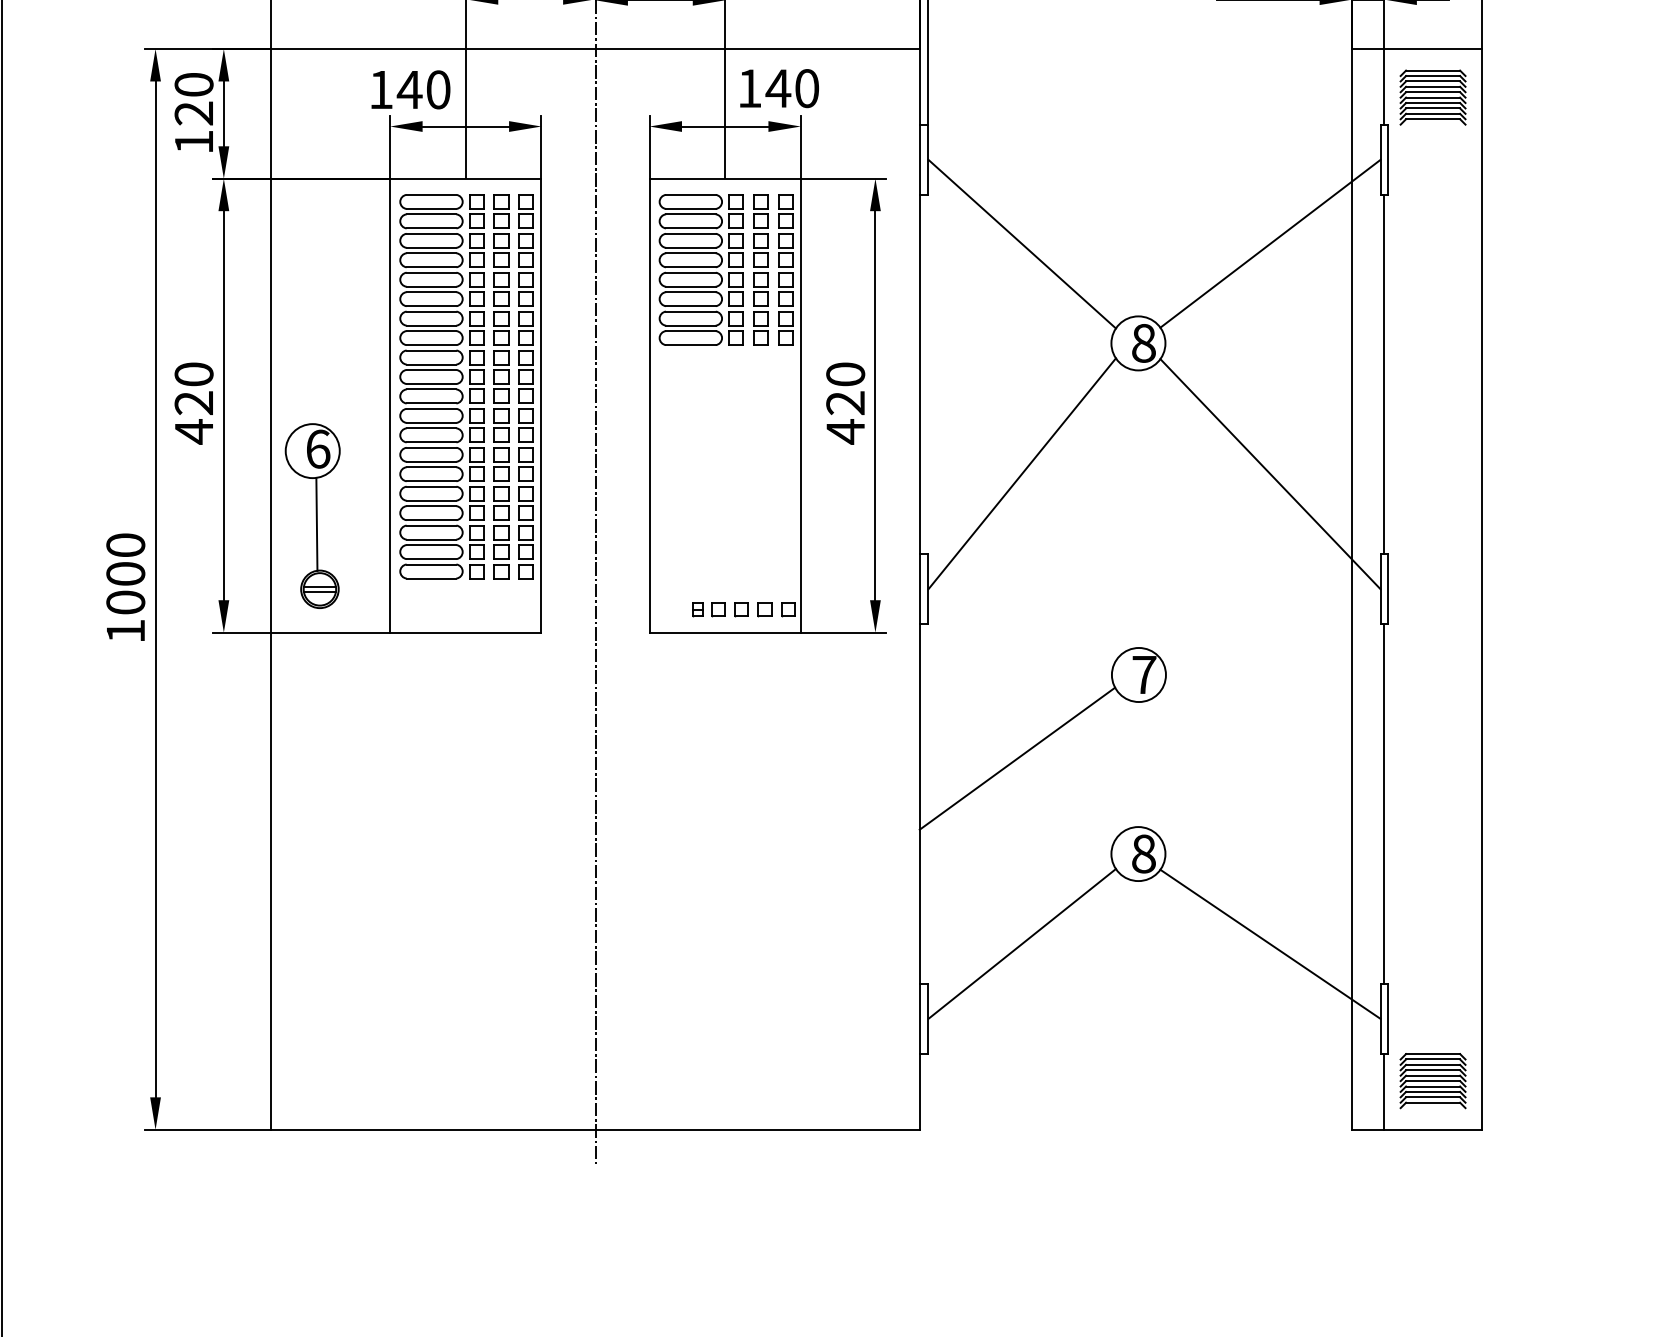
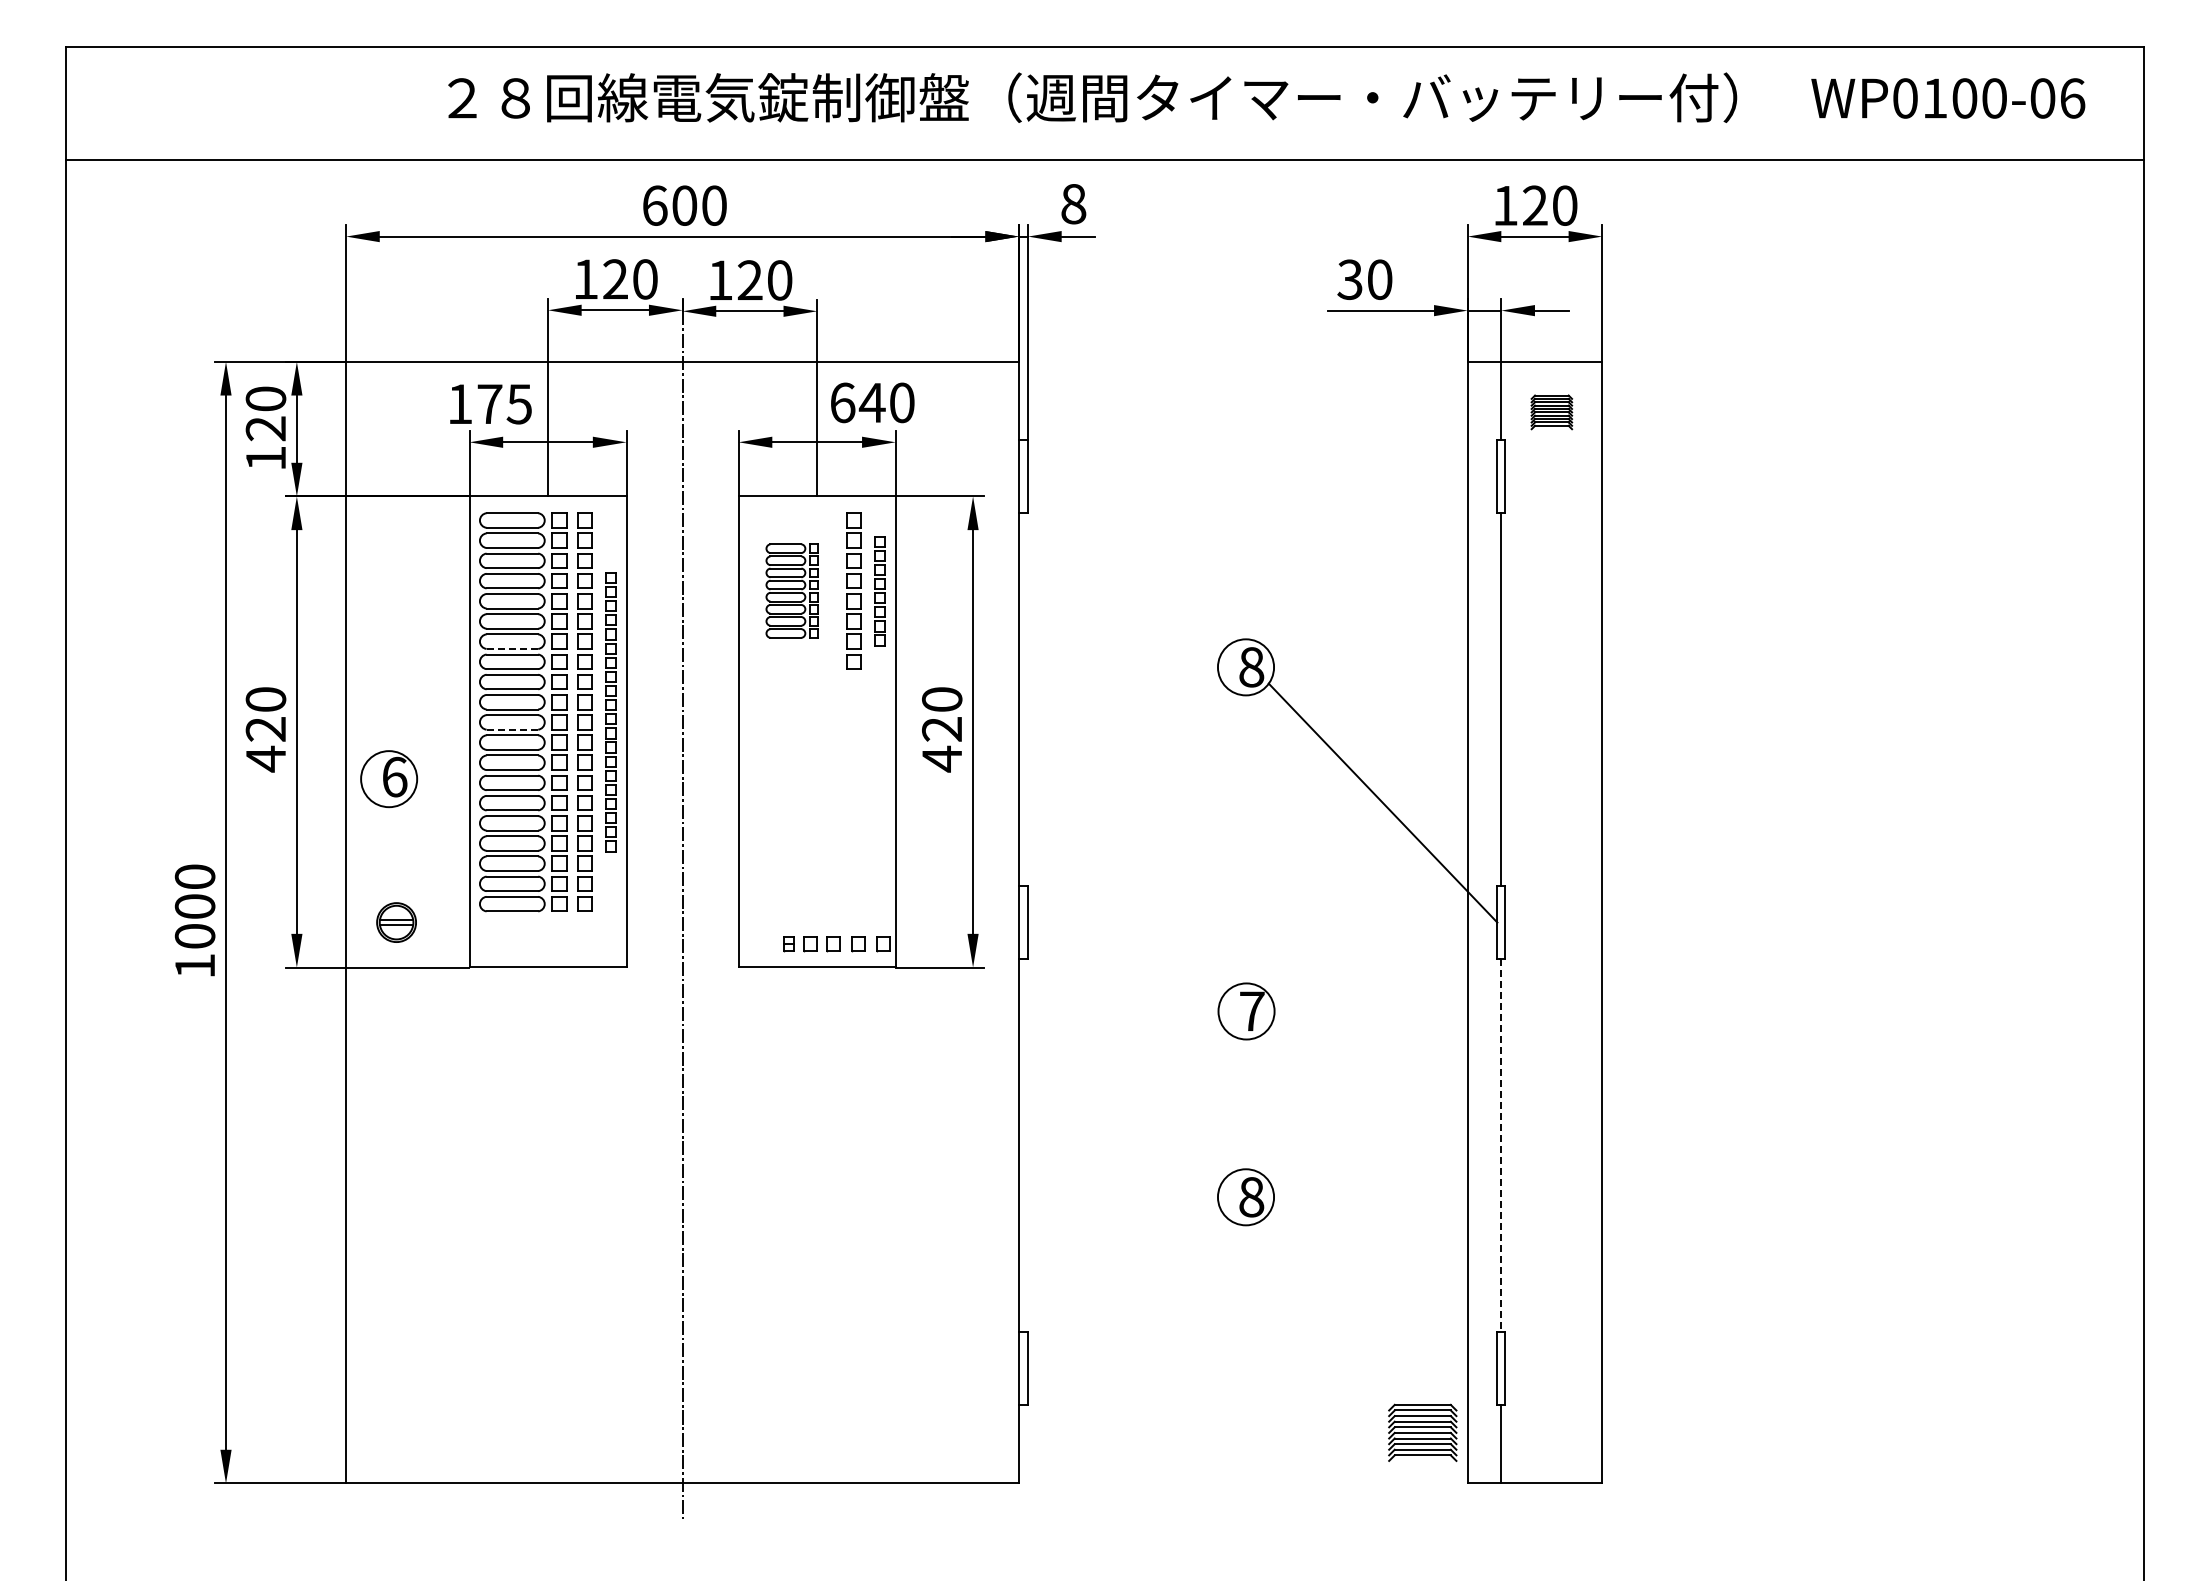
text: (750, 88) -> (843, 402), 140 -> 640
text: (422, 90) -> (503, 404), 140 -> 175
part: (1432, 97) -> (1551, 412), size x0.6
line: (1022, 243) -> (1125, 563), removed
line: (1269, 243) -> (1382, 563), removed
part: (701, 269) -> (792, 590), size x0.6
part: (785, 269) -> (879, 590), size x0.7
line: (431, 325) -> (512, 648), solid -> dashed
part: (526, 385) -> (610, 711), size x0.7
line: (431, 403) -> (512, 729), solid -> dashed
line: (1022, 473) -> (1125, 802), removed
line: (316, 523) -> (393, 854), removed
line: (1017, 758) -> (1120, 1098), removed
line: (1384, 805) -> (1501, 1146), solid -> dashed
line: (1022, 943) -> (1125, 1290), removed
line: (1269, 943) -> (1382, 1290), removed
part: (1432, 1080) -> (1422, 1432), moved

